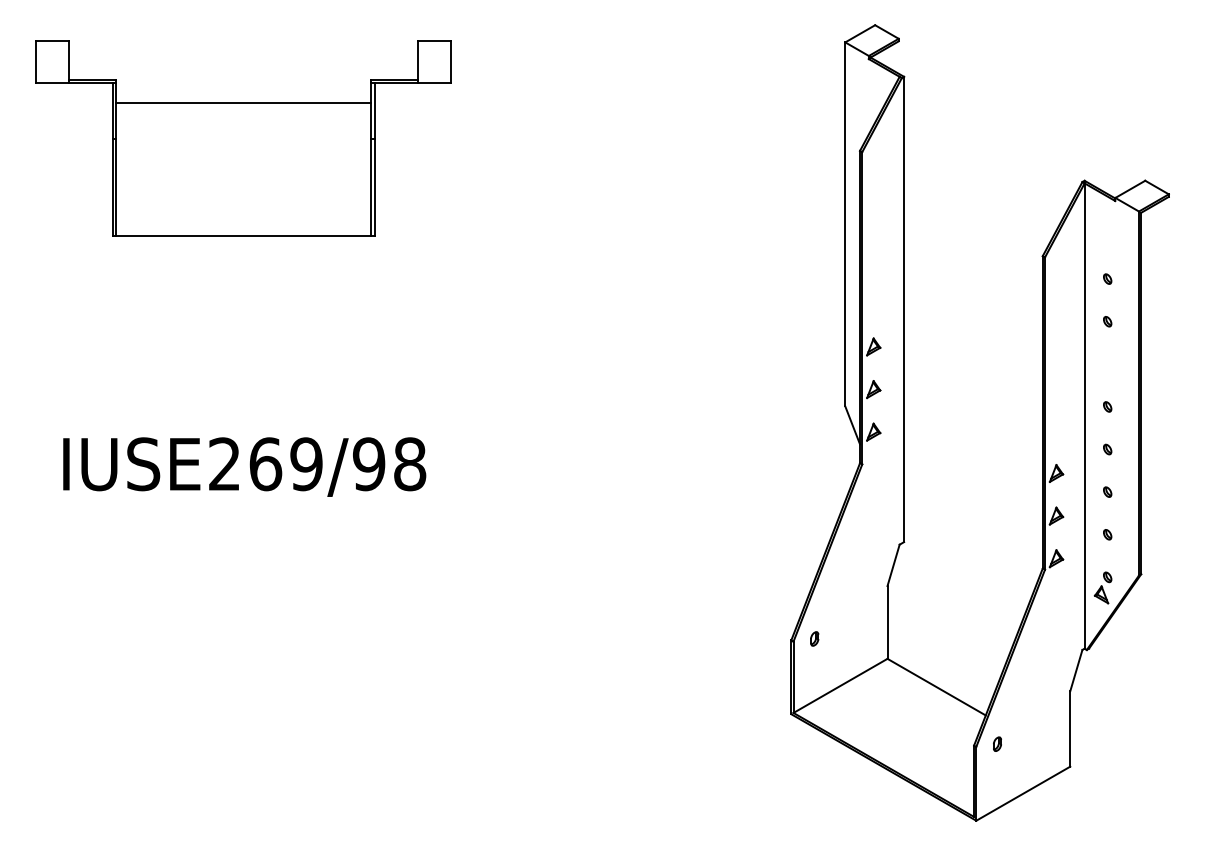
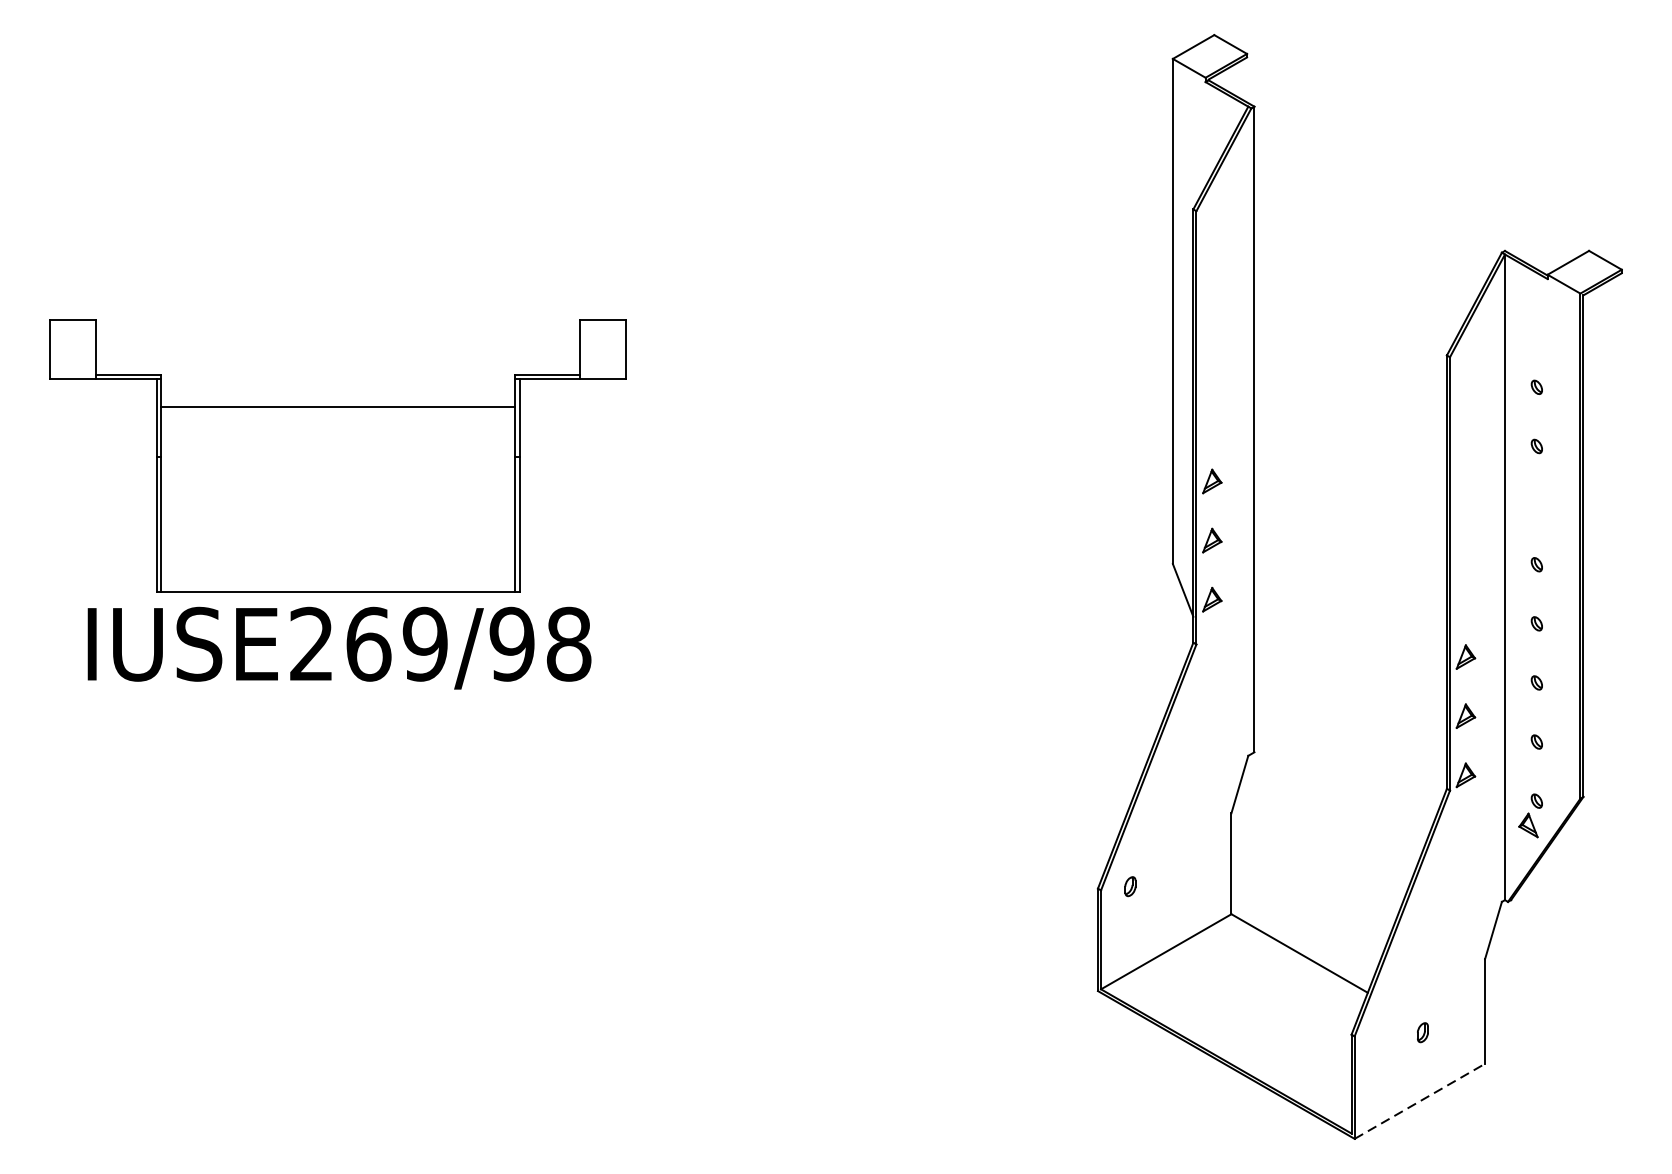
part: (243, 138) -> (337, 455), moved
part: (997, 743) -> (1422, 1031), moved
line: (1023, 793) -> (1420, 1101), solid -> dashed

